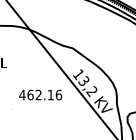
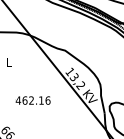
text: (39, 94) -> (32, 100), moved

